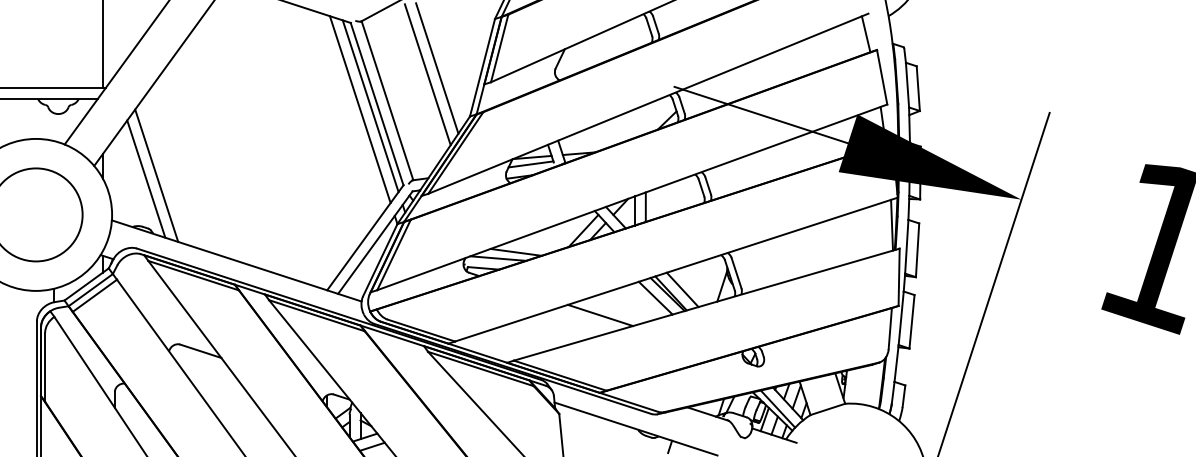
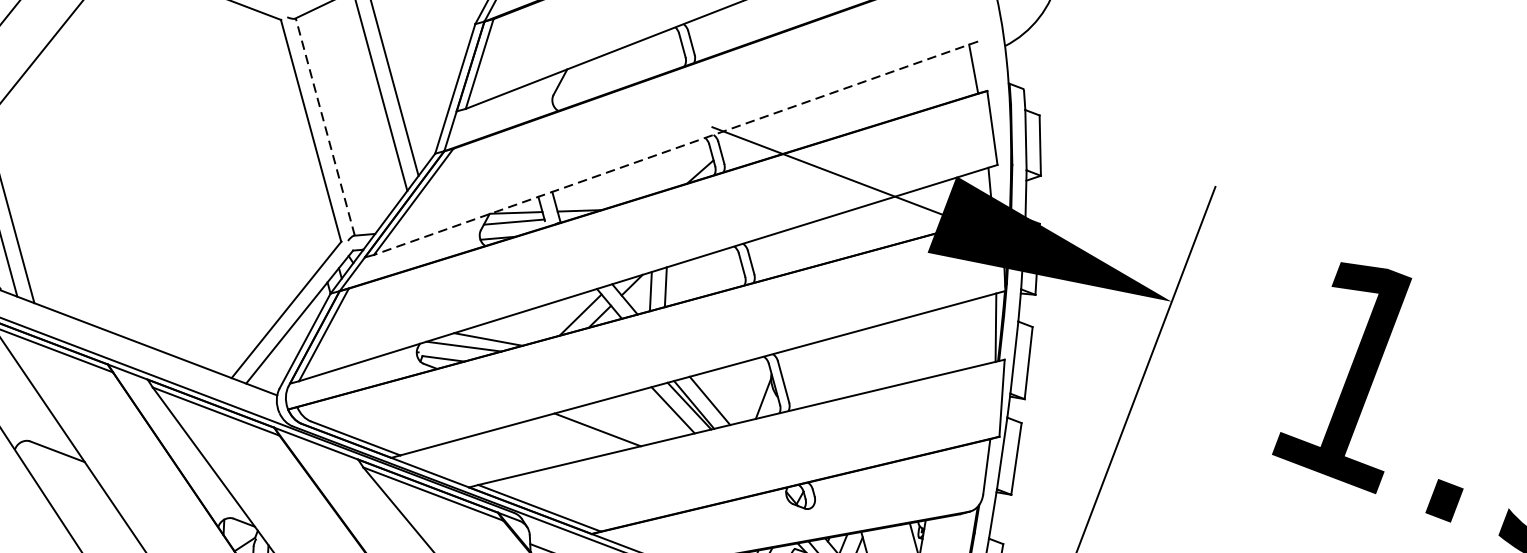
line: (387, 100) -> (325, 126), solid -> dashed
line: (648, 103) -> (676, 147), solid -> dashed
line: (370, 106) -> (302, 133), removed
line: (359, 109) -> (287, 136), removed

